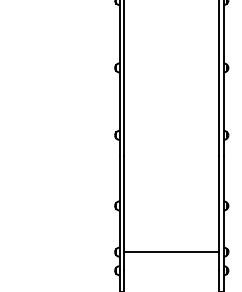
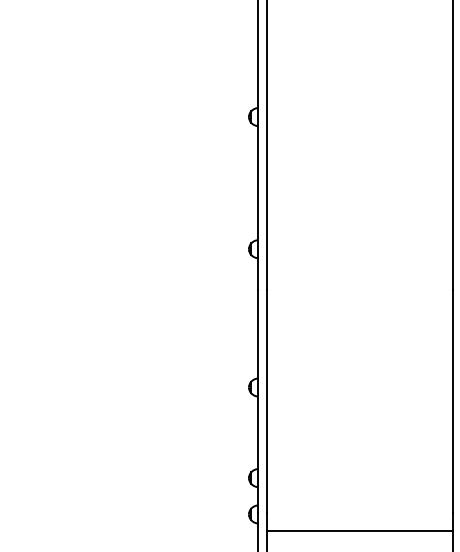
line: (171, 252) -> (359, 531), moved

